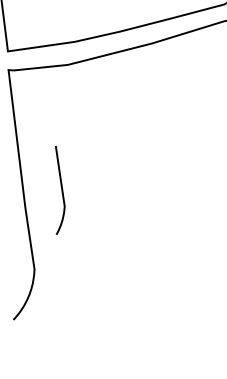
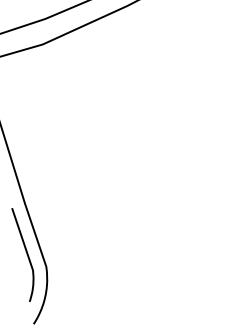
curve: (61, 189) -> (26, 253), moved

